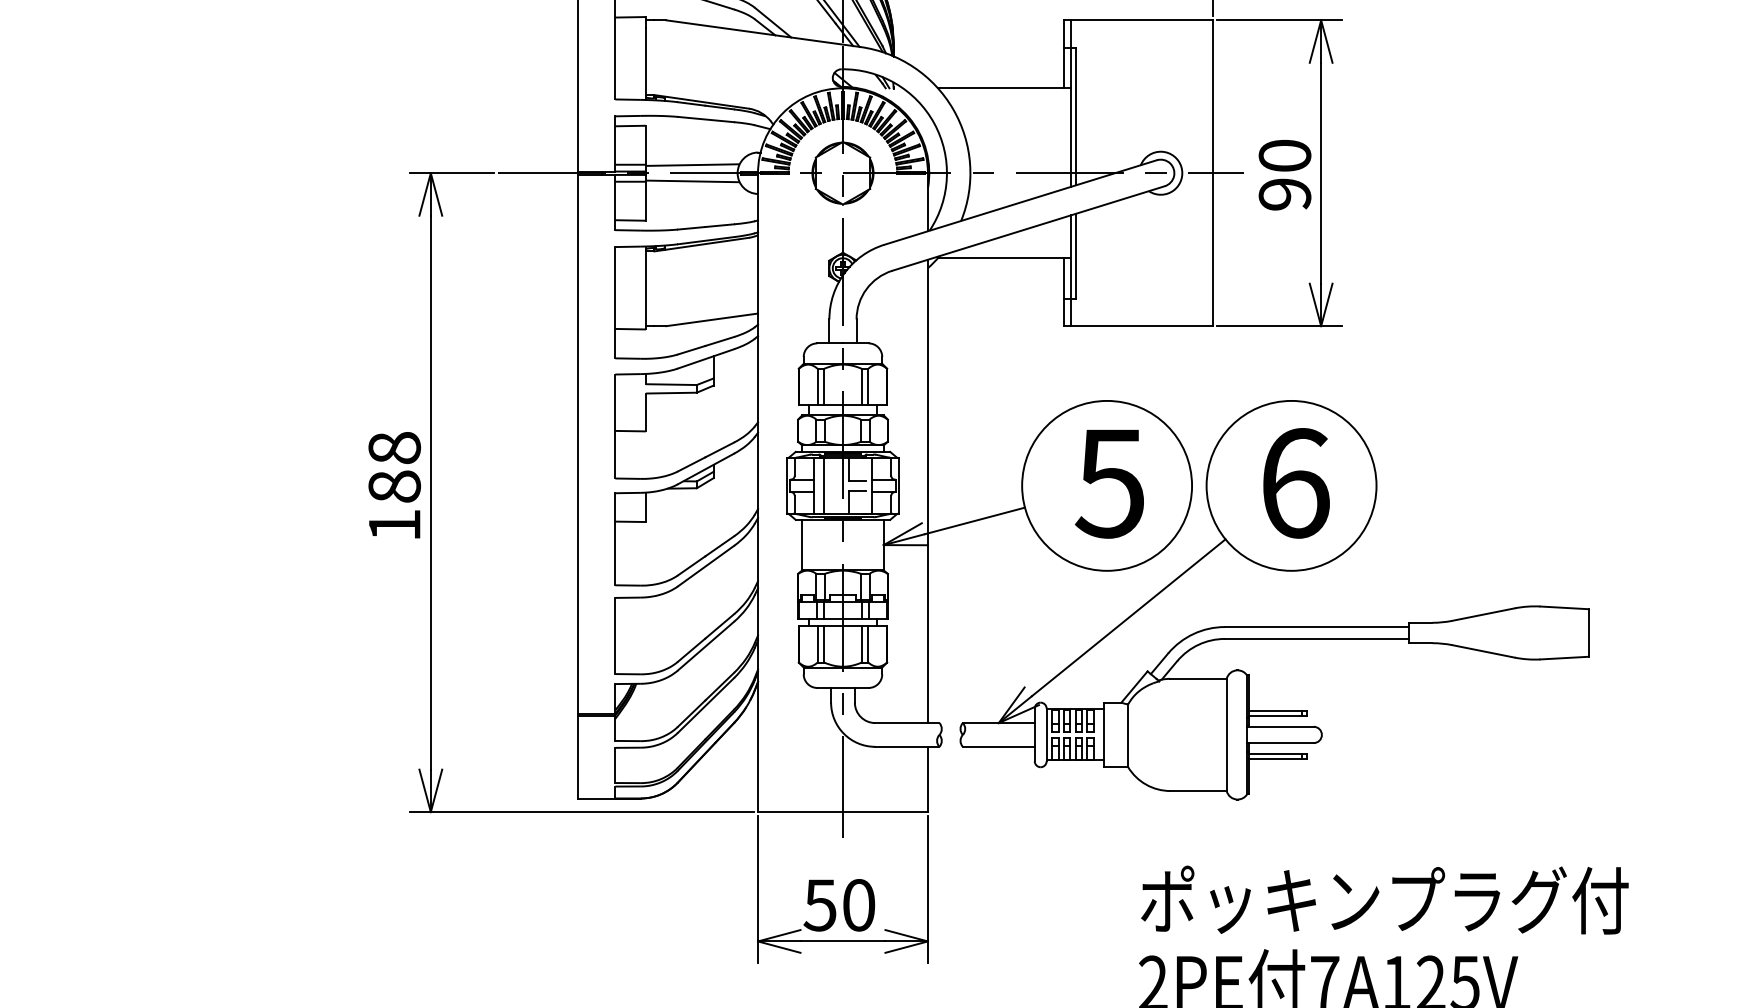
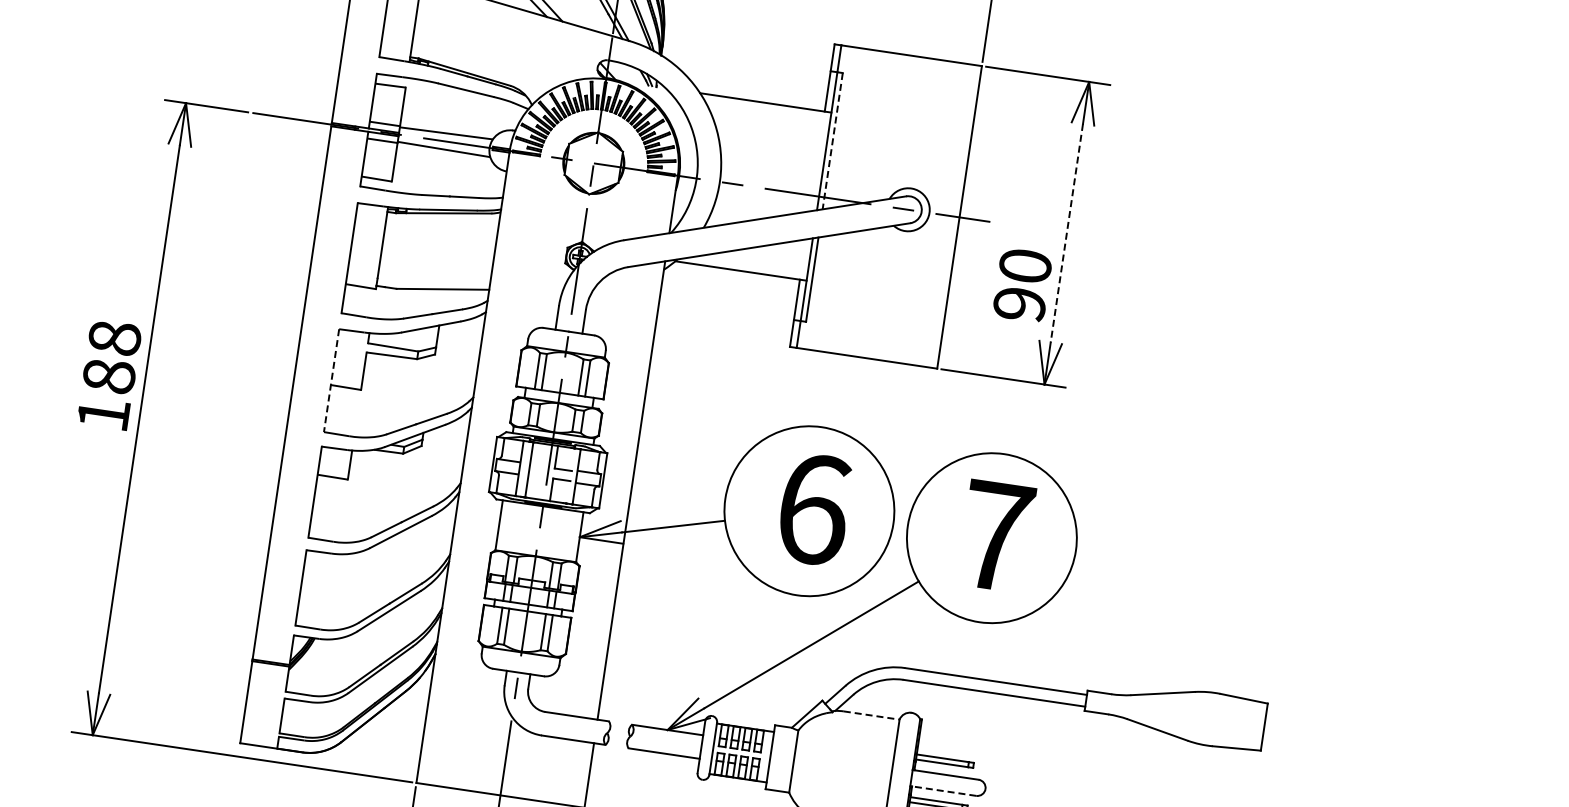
line: (1076, 116) -> (833, 141), solid -> dashed
line: (1321, 173) -> (1067, 233), solid -> dashed
text: (1284, 175) -> (1022, 285), moved
line: (615, 426) -> (331, 380), solid -> dashed
text: (1109, 483) -> (812, 509), 5 -> 6
text: (1295, 483) -> (996, 536), 6 -> 7
text: (394, 485) -> (109, 375), moved
line: (1199, 678) -> (872, 715), solid -> dashed
line: (1279, 743) -> (942, 791), solid -> dashed

